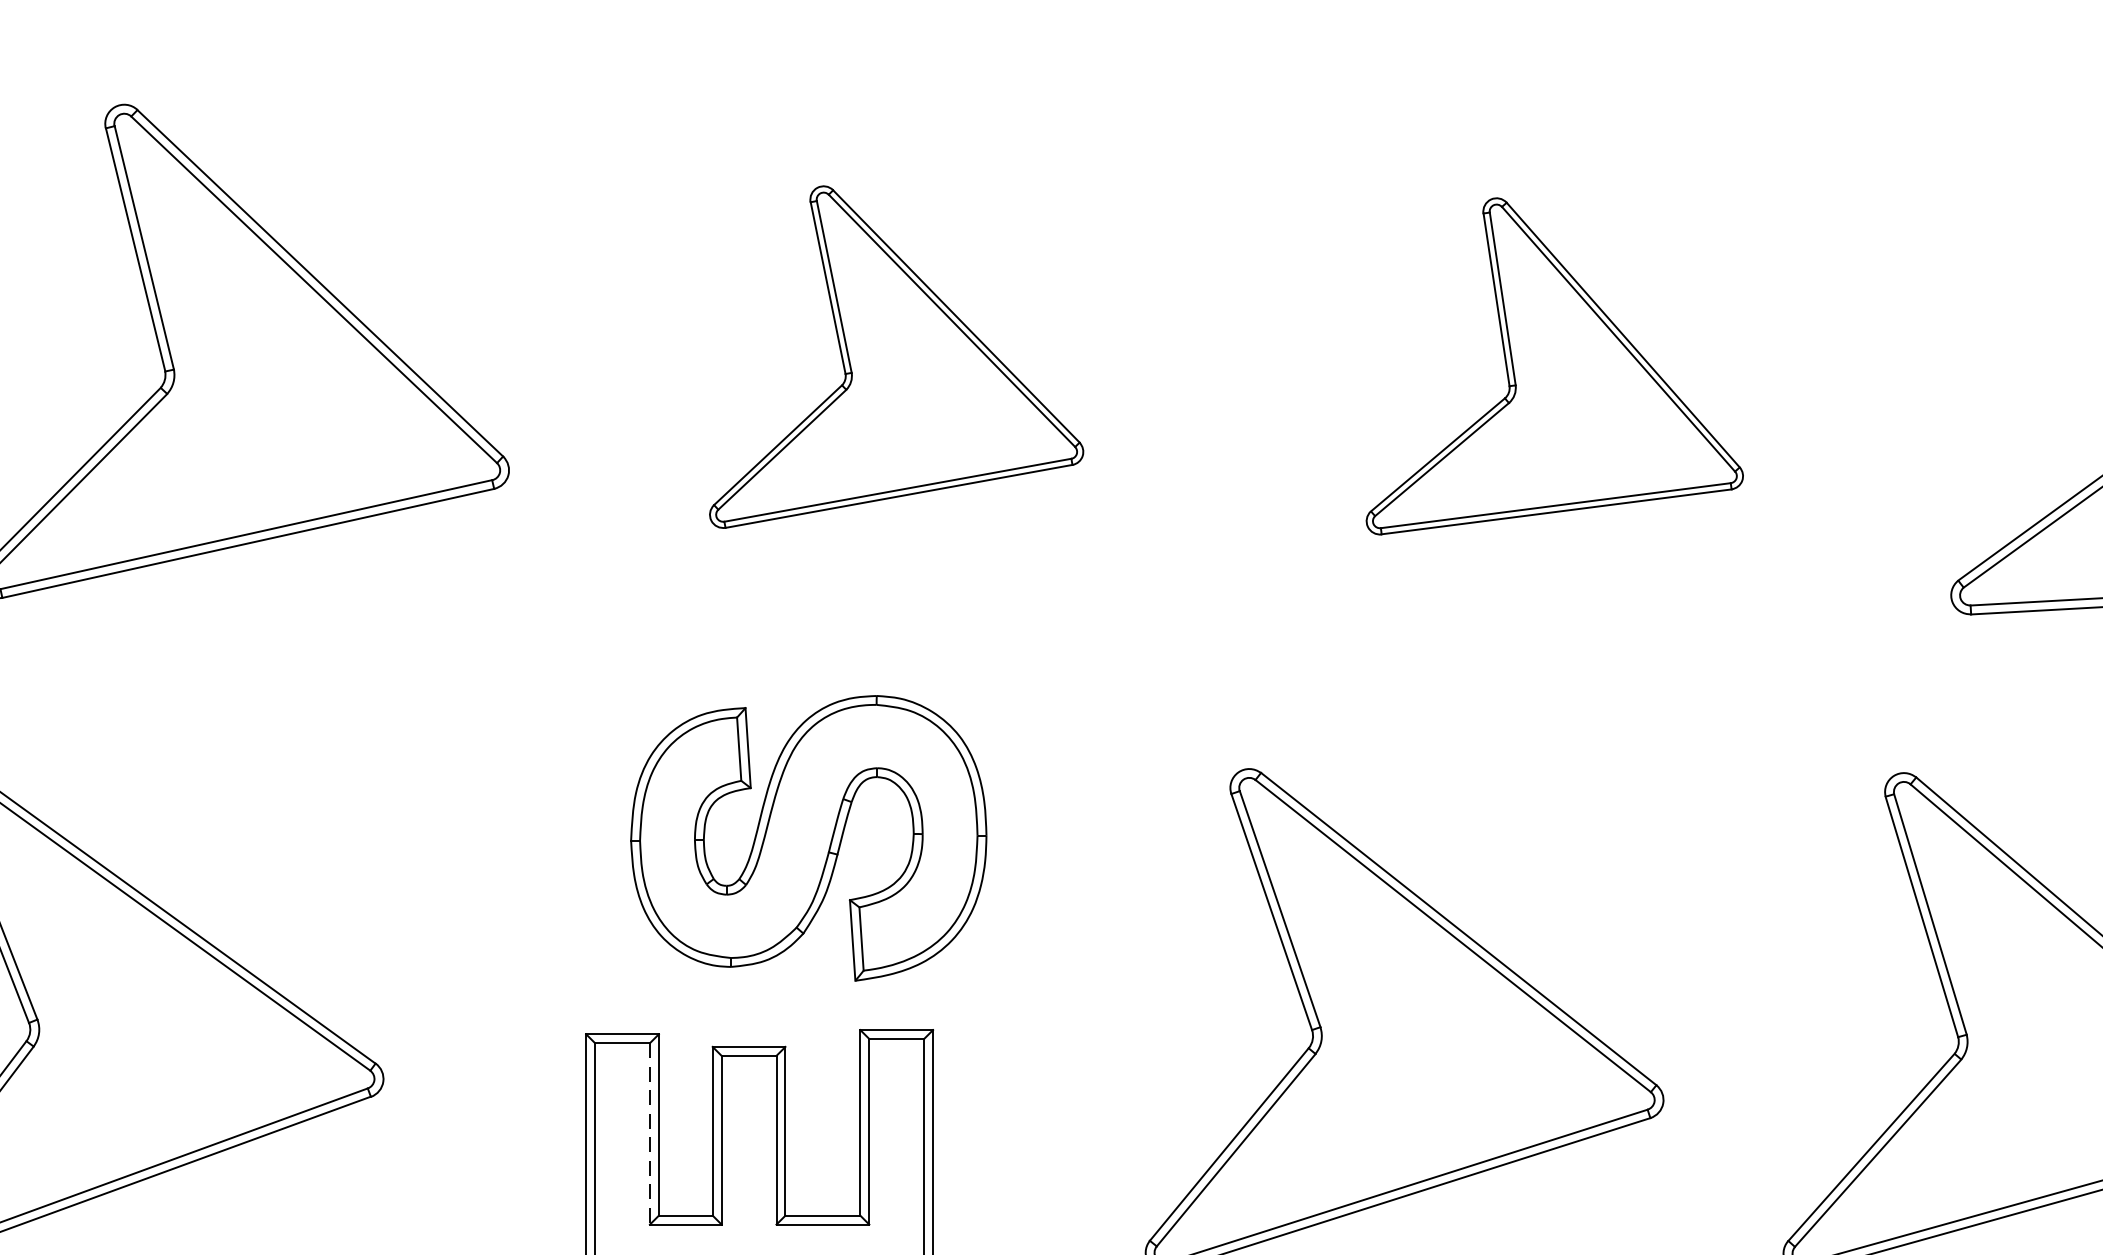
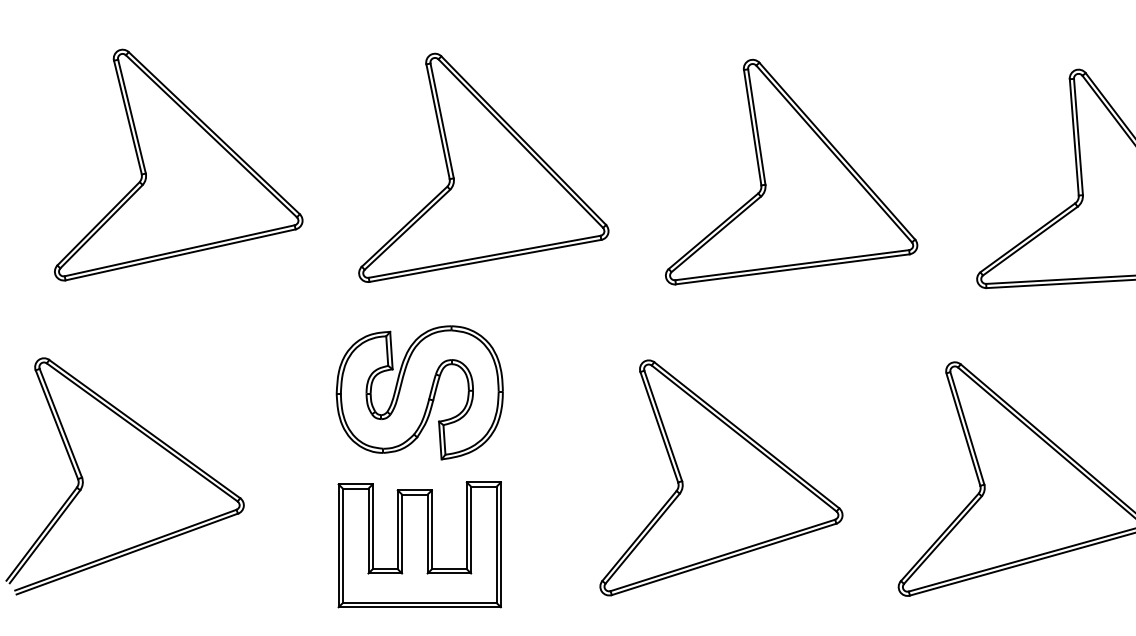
part: (895, 356) -> (483, 167), size x1.43
part: (1554, 365) -> (791, 171), size x1.43
part: (808, 837) -> (419, 392), moved
line: (649, 1134) -> (368, 531), dashed -> solid

